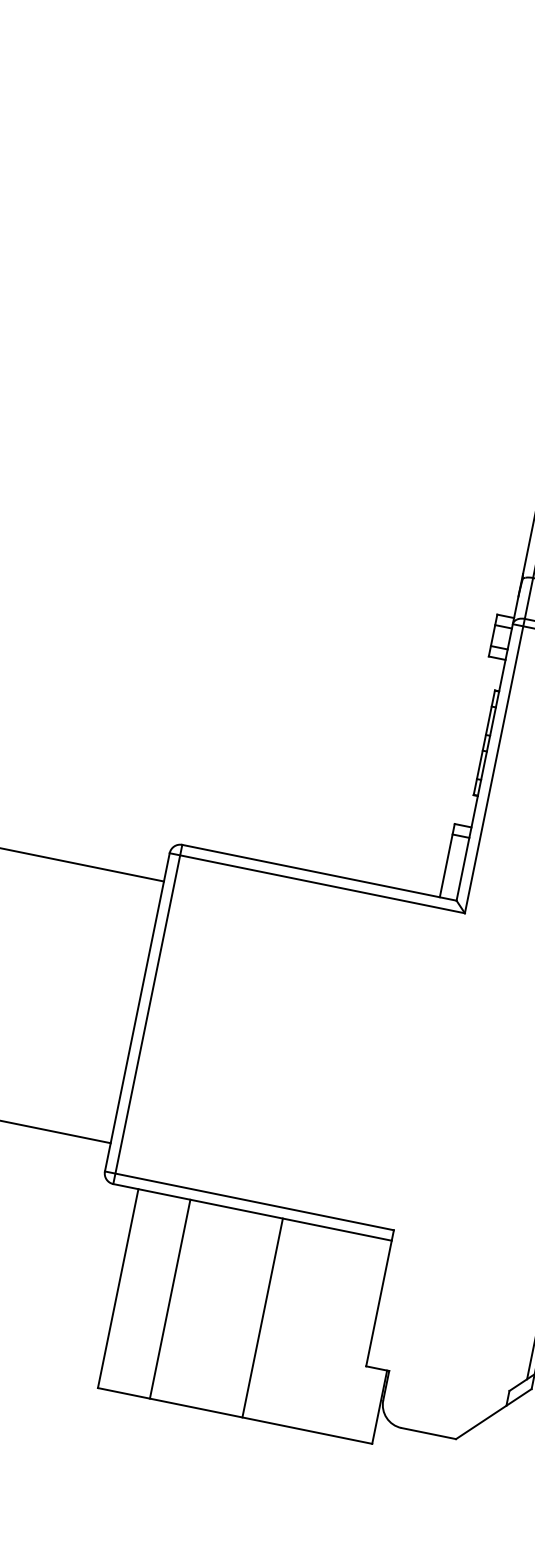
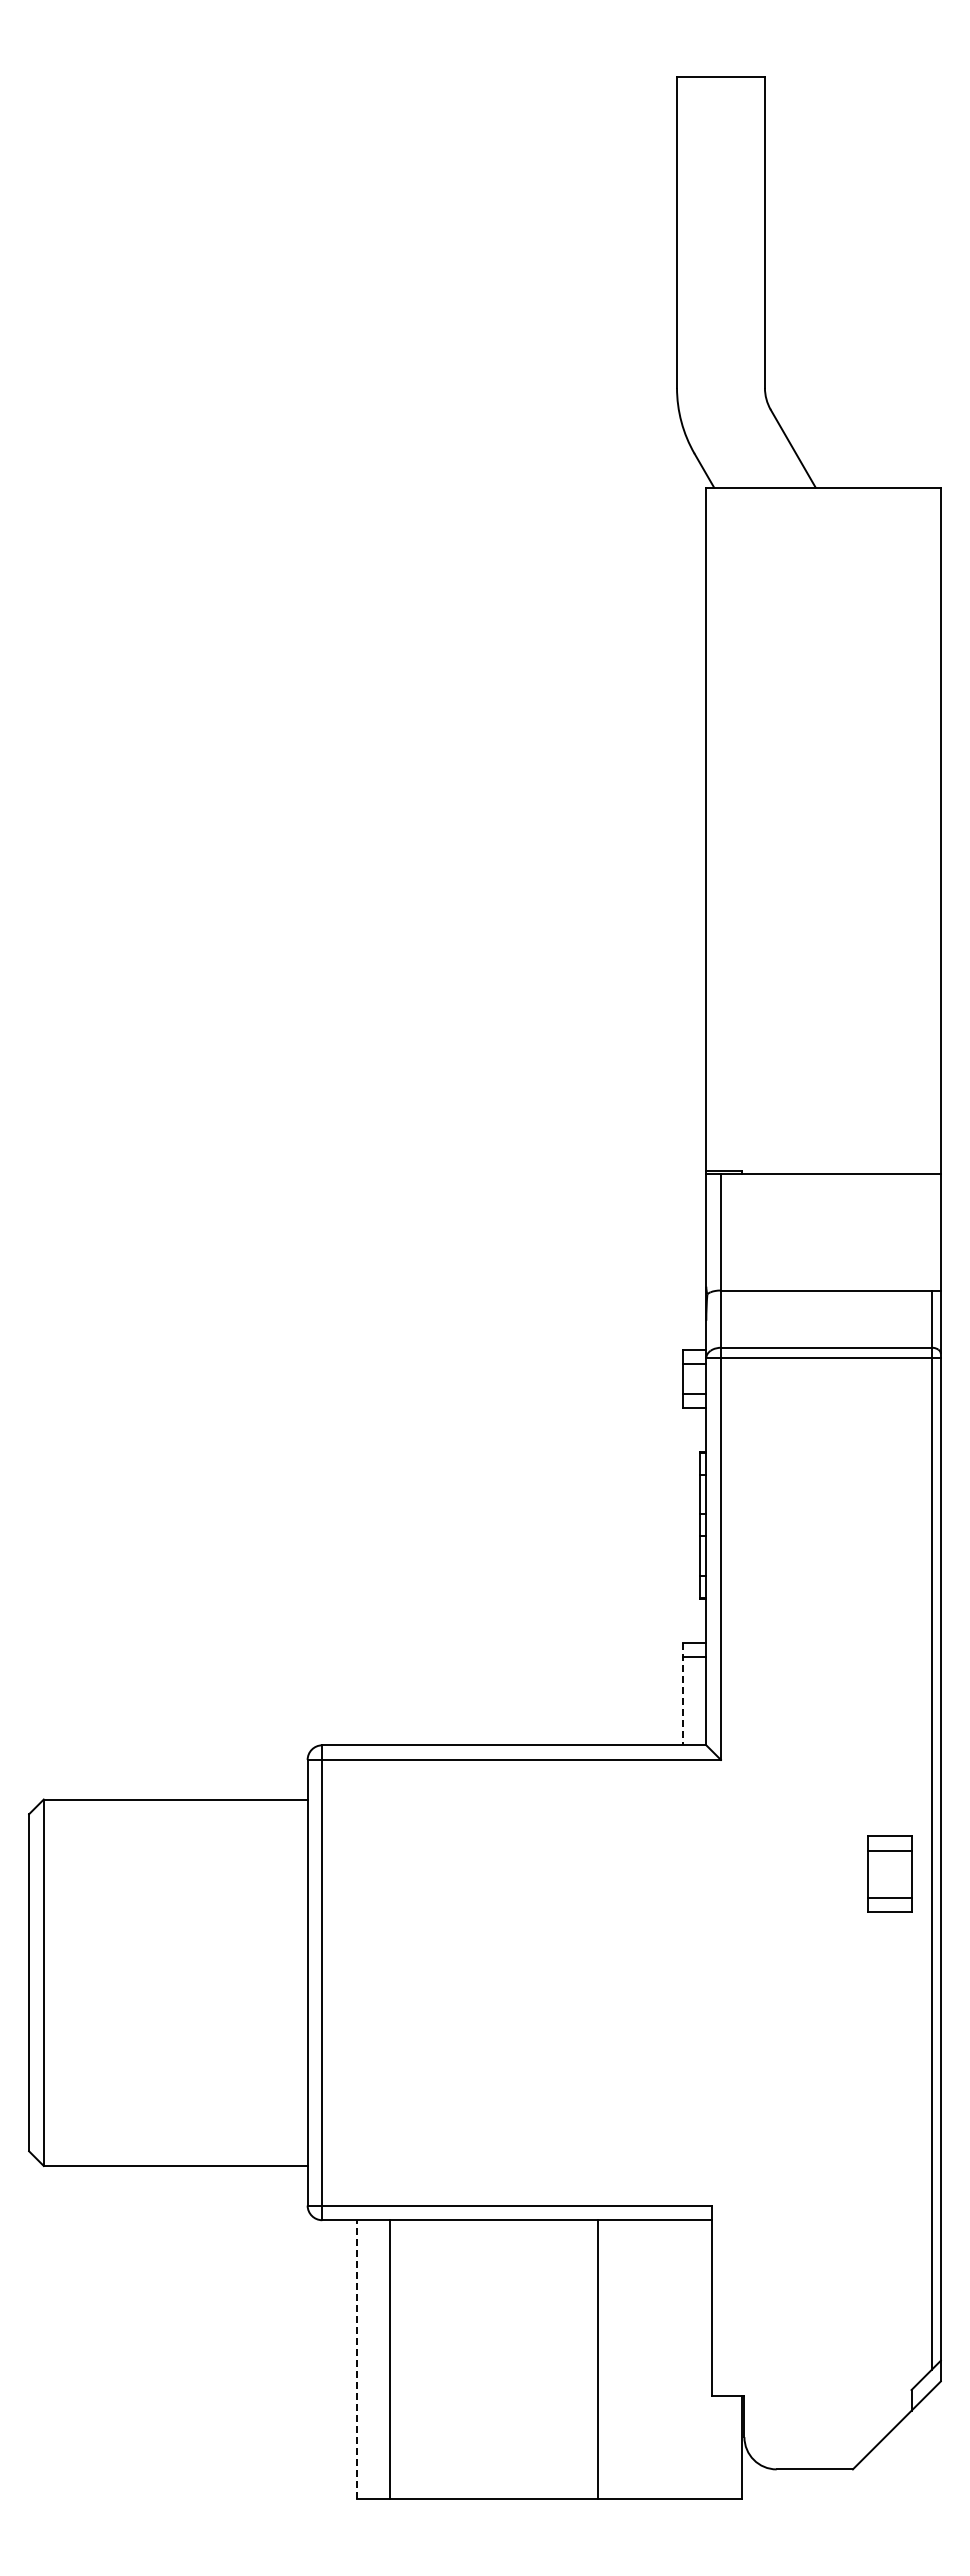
line: (446, 860) -> (682, 1694), solid -> dashed
line: (118, 1287) -> (357, 2358), solid -> dashed
line: (170, 1299) -> (390, 2359), moved
line: (262, 1317) -> (597, 2359), moved

